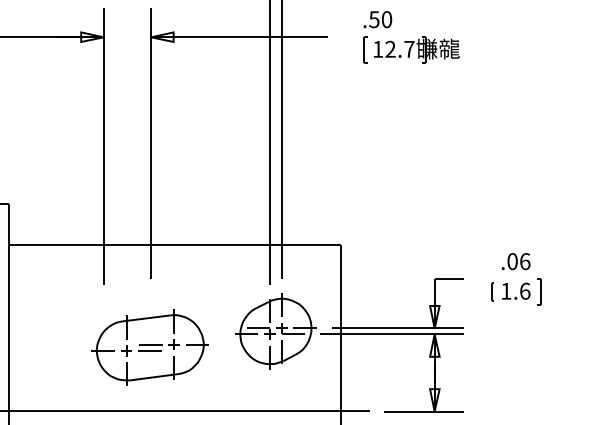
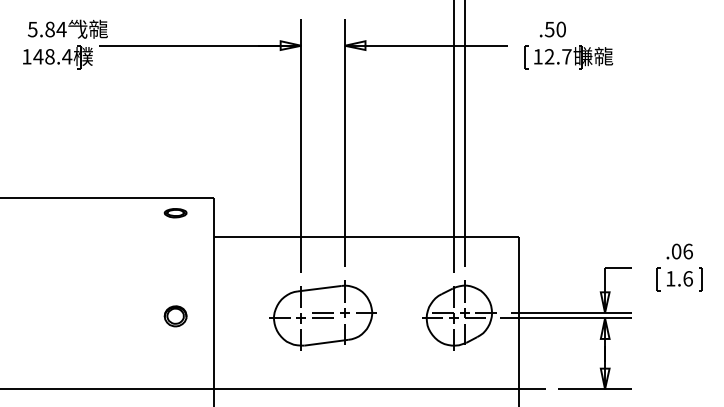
part: (411, 50) -> (568, 57), moved
part: (492, 292) -> (658, 279), size x1.43
part: (149, 347) -> (322, 315), moved

